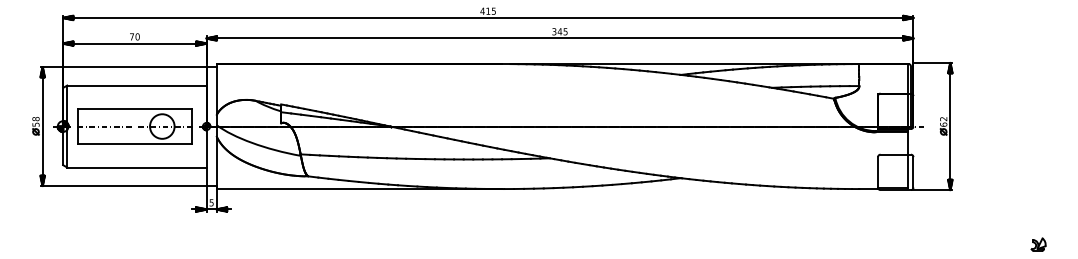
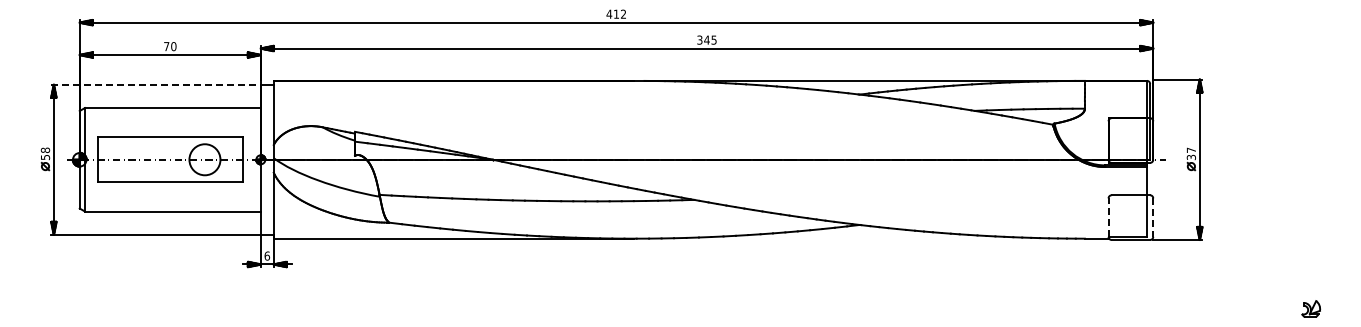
text: (493, 10) -> (623, 13), 415 -> 412
line: (123, 66) -> (156, 84), solid -> dashed
text: (942, 121) -> (1190, 153), 62 -> 37
line: (878, 172) -> (1108, 217), solid -> dashed
line: (913, 173) -> (1153, 218), solid -> dashed
text: (211, 202) -> (267, 255), 5 -> 6

